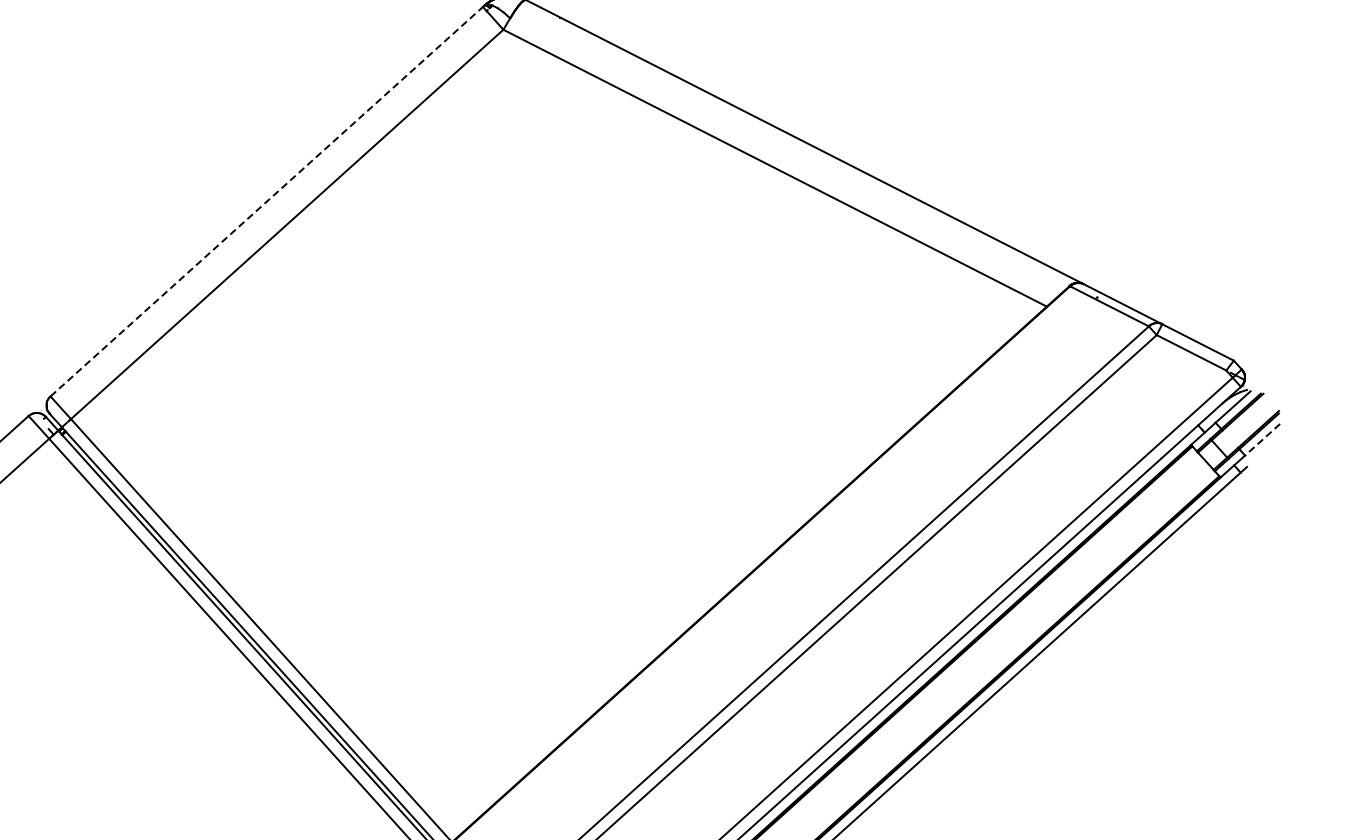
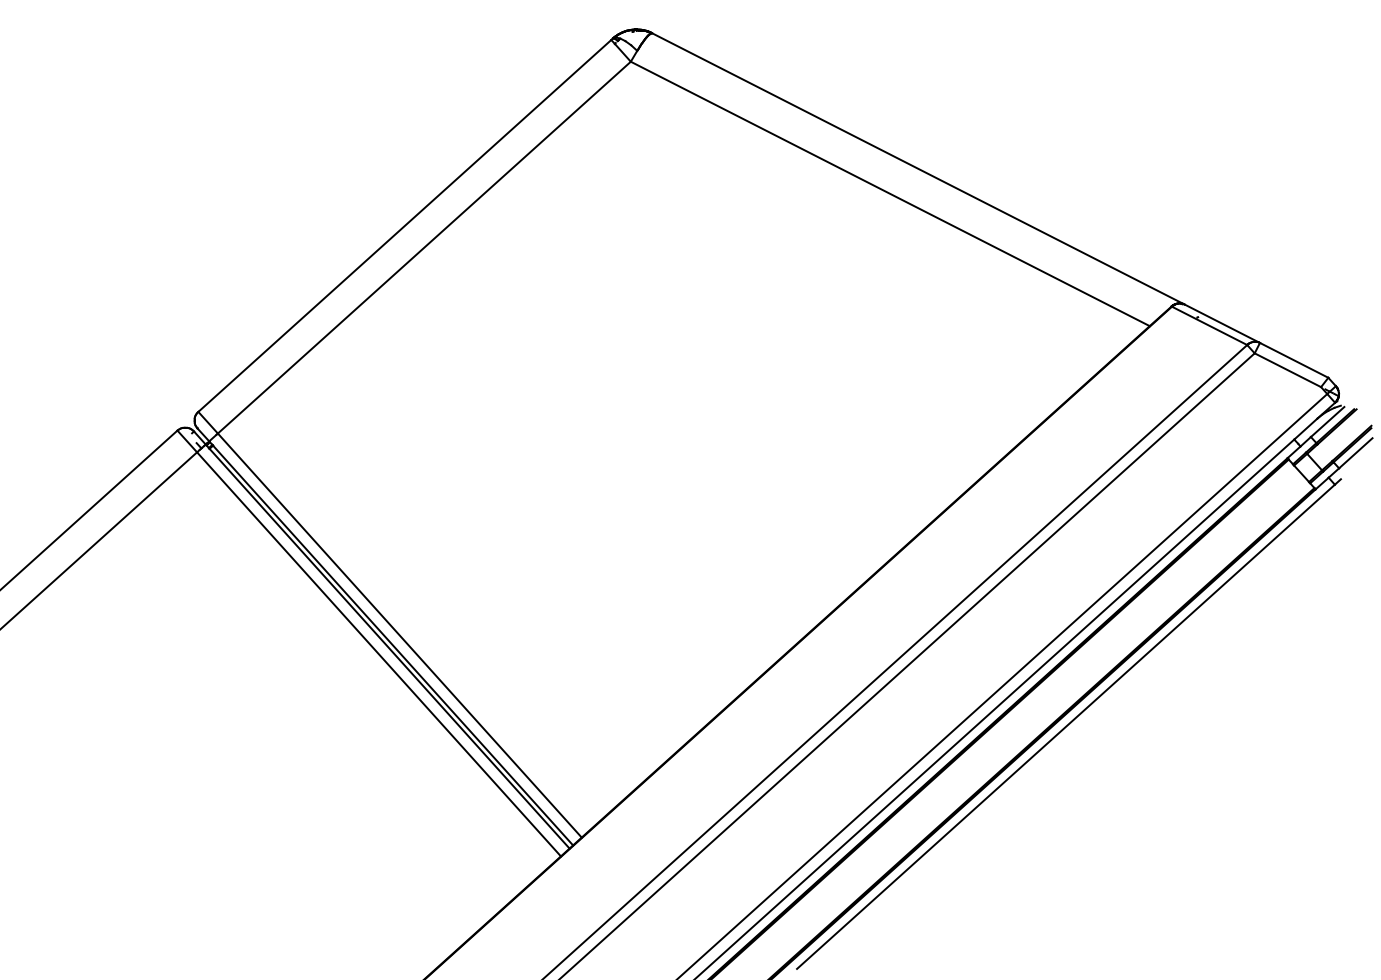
line: (266, 201) -> (404, 225), dashed -> solid
line: (1262, 440) -> (1355, 453), dashed -> solid

